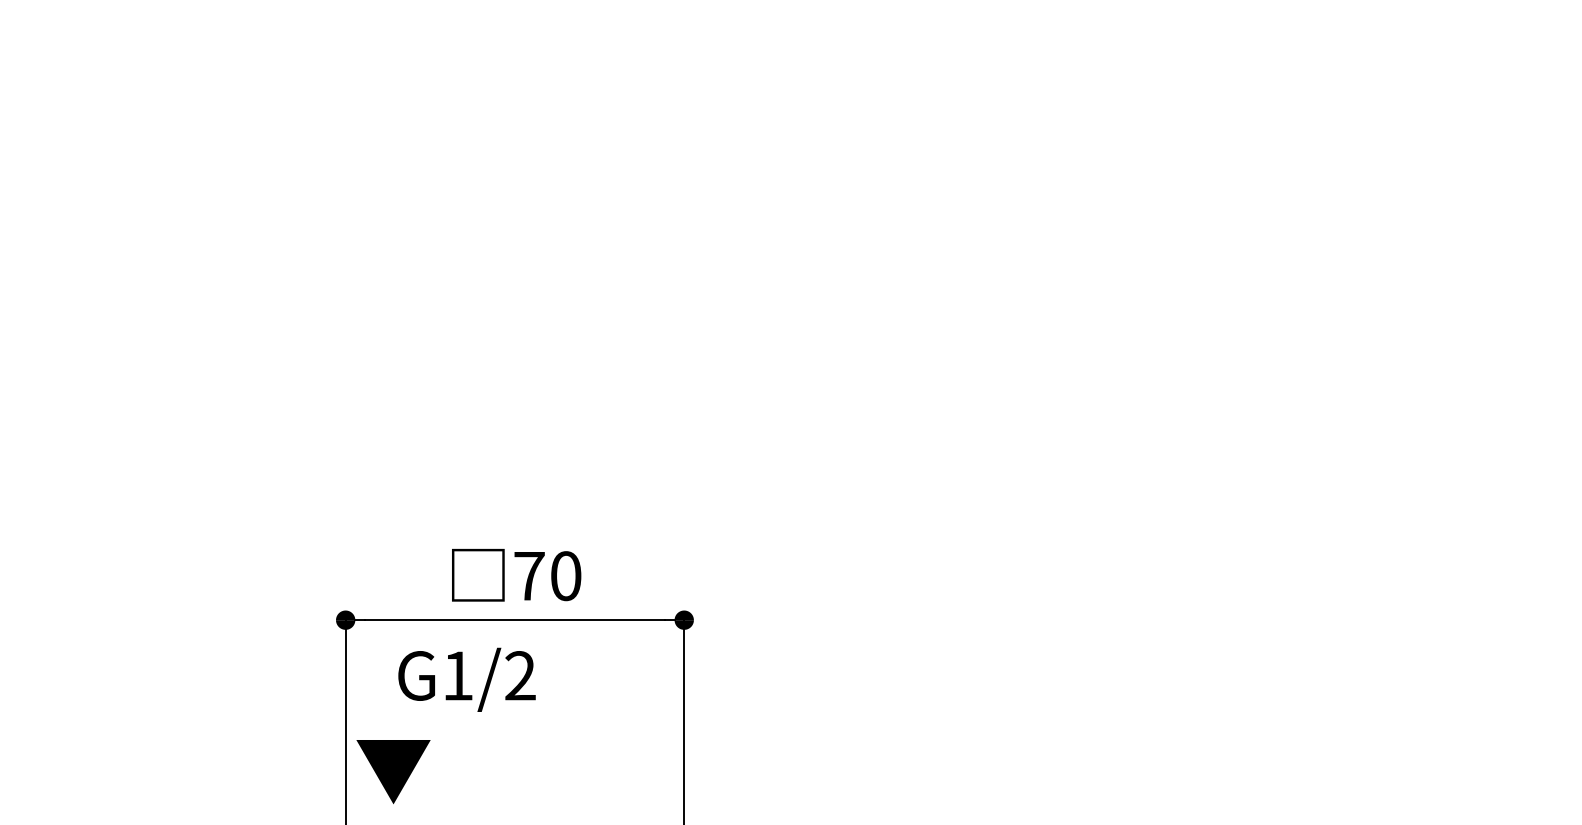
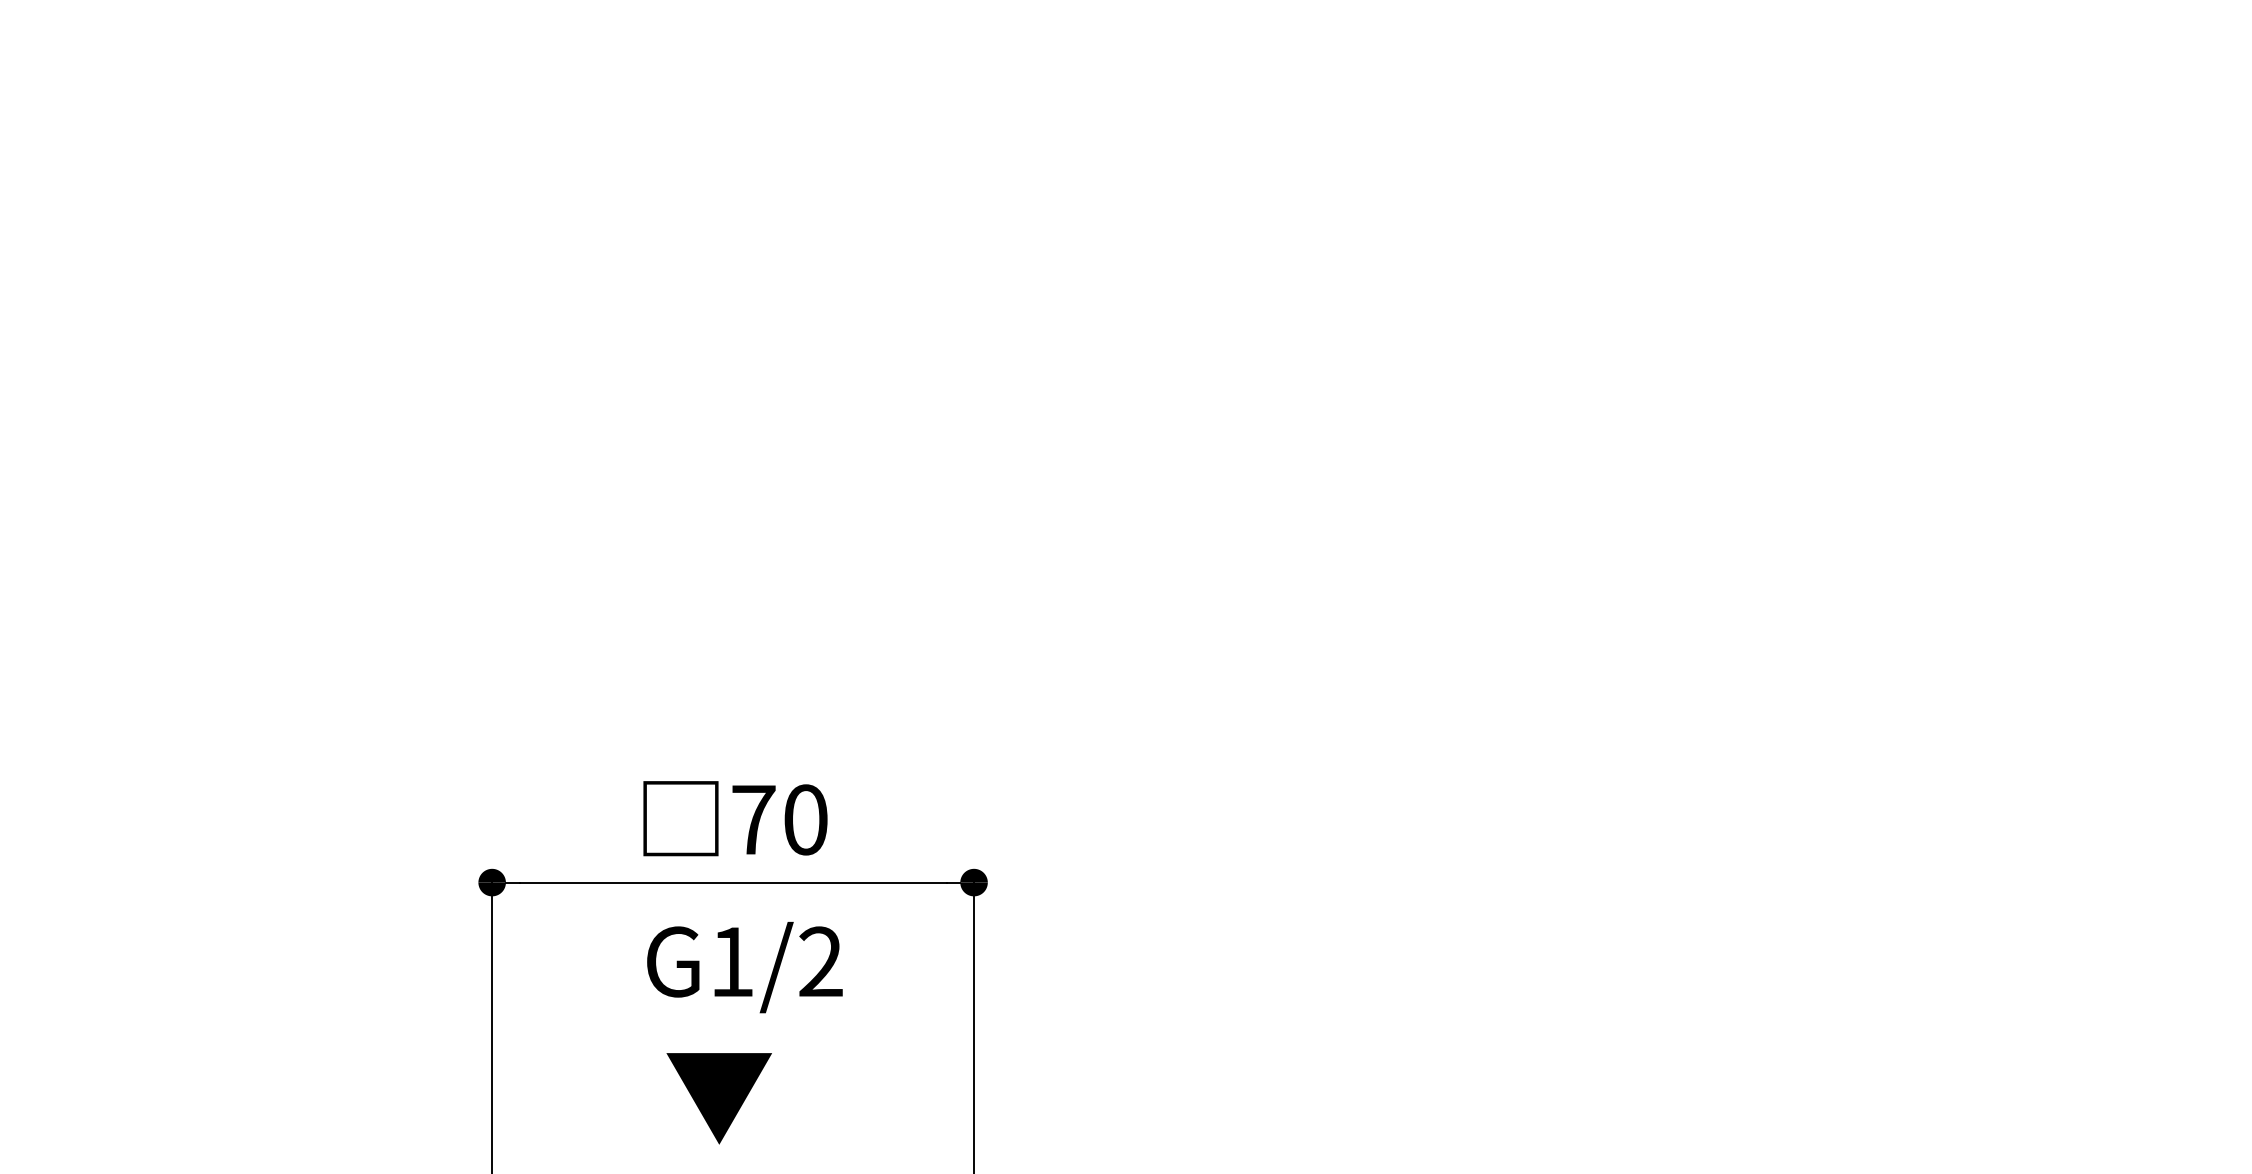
text: (466, 679) -> (744, 967), moved
text: (392, 771) -> (718, 1098), moved

